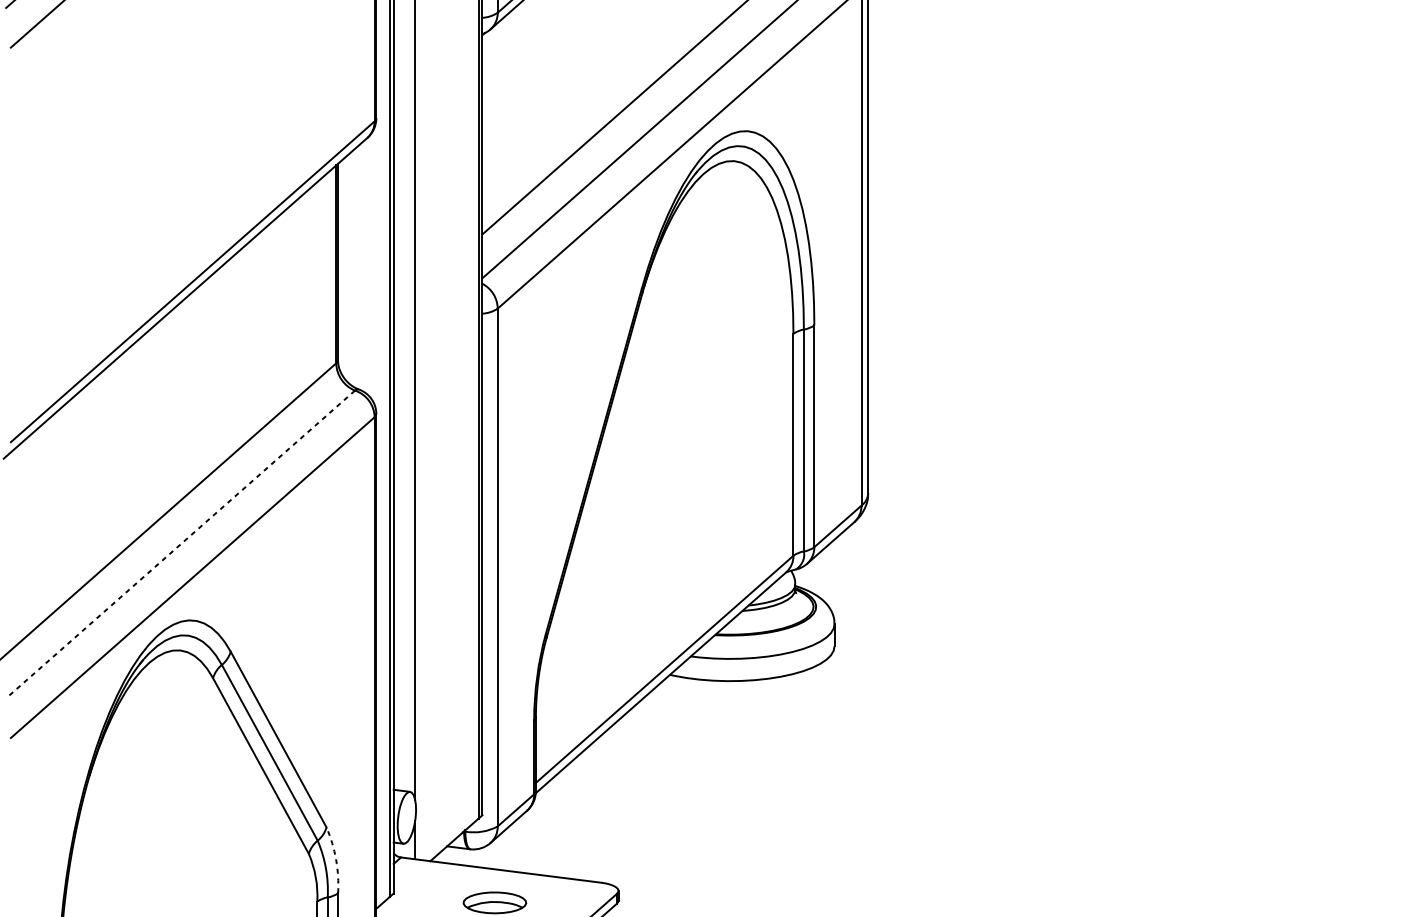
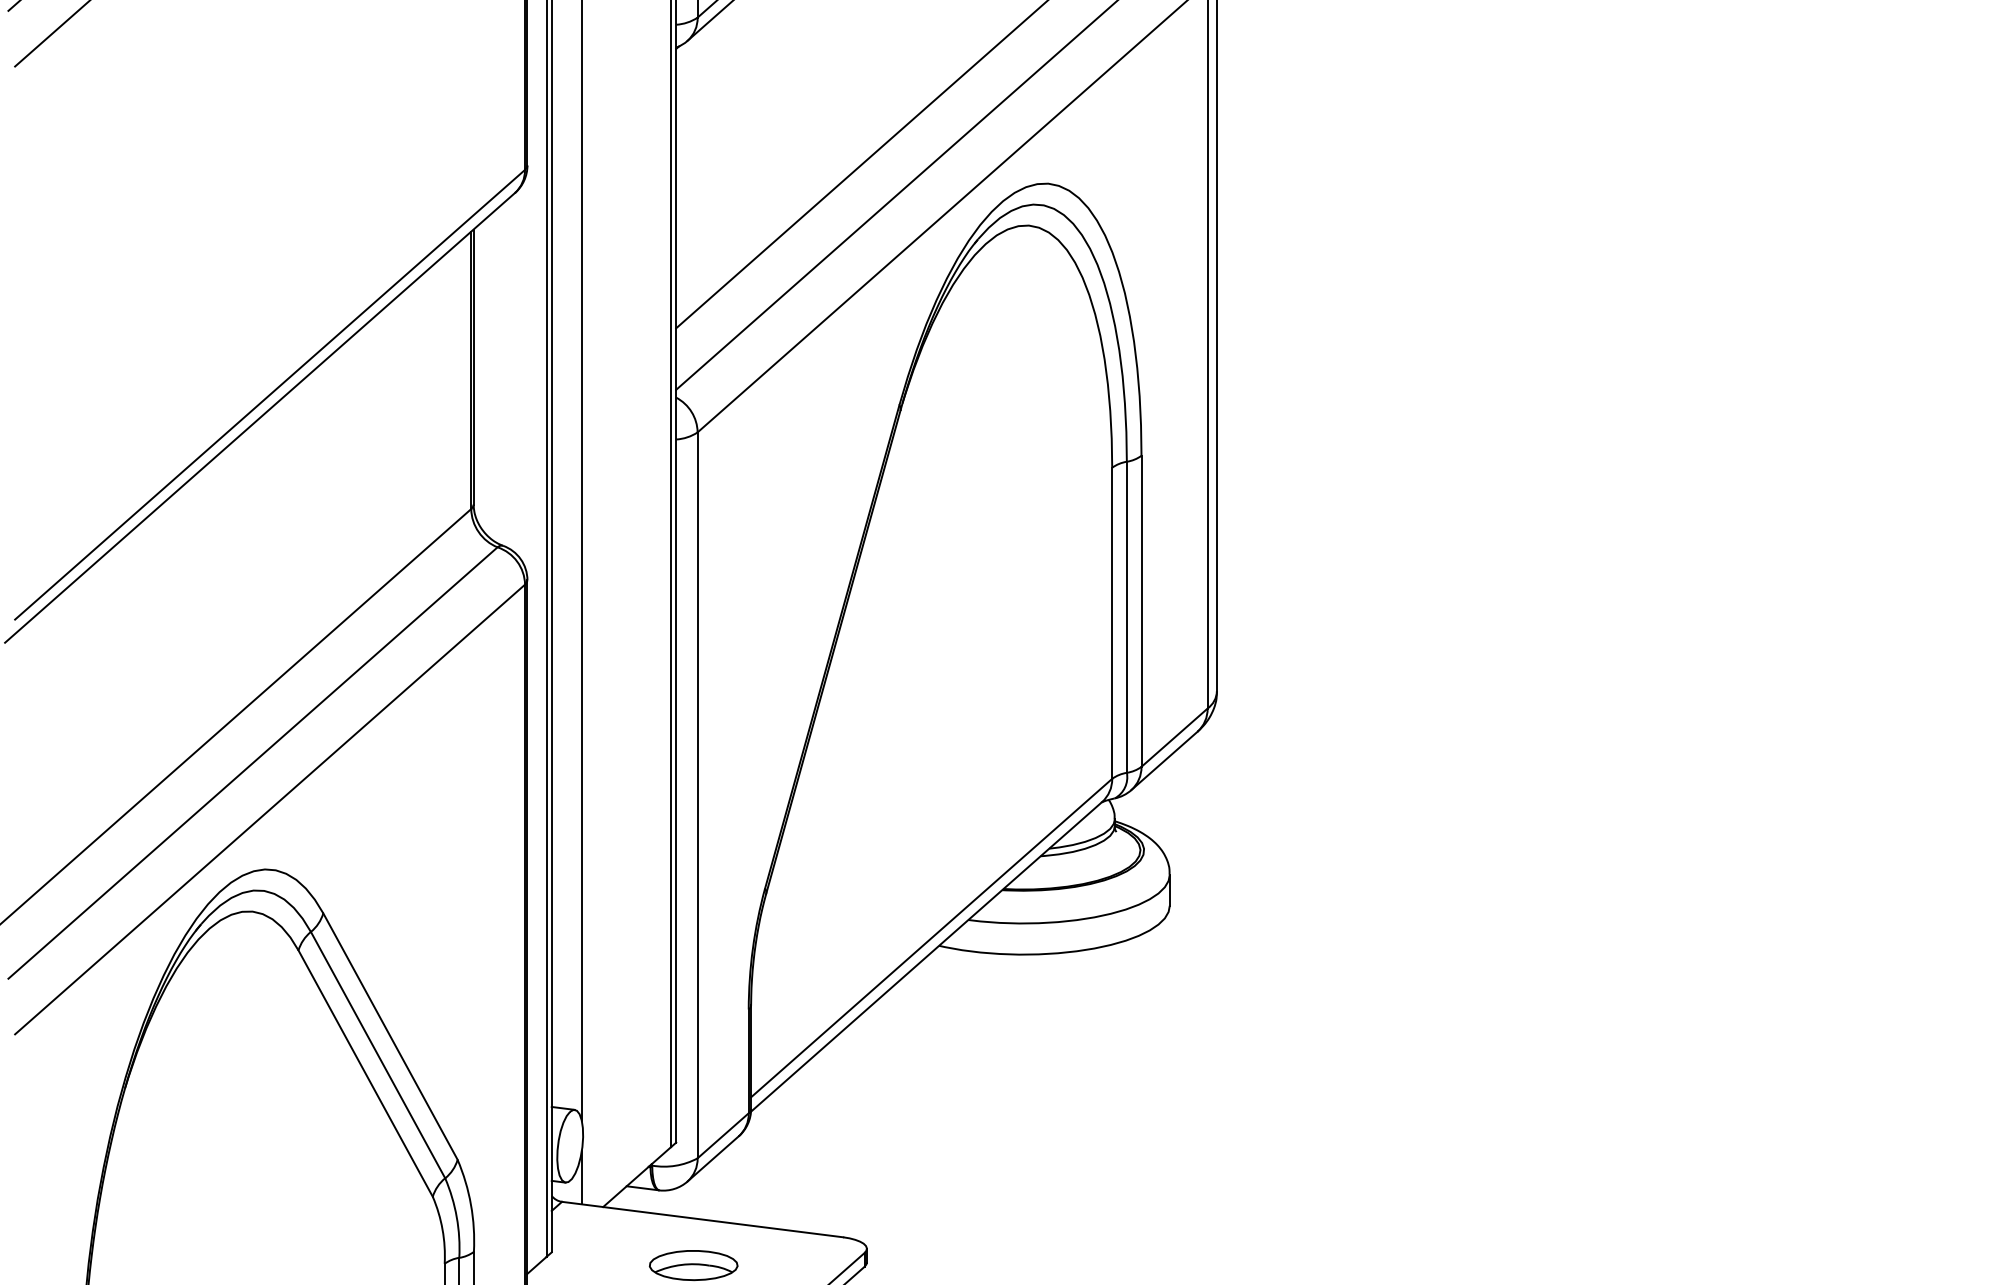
line: (180, 544) -> (252, 763), dashed -> solid
arc: (336, 859) -> (471, 1204), dashed -> solid

